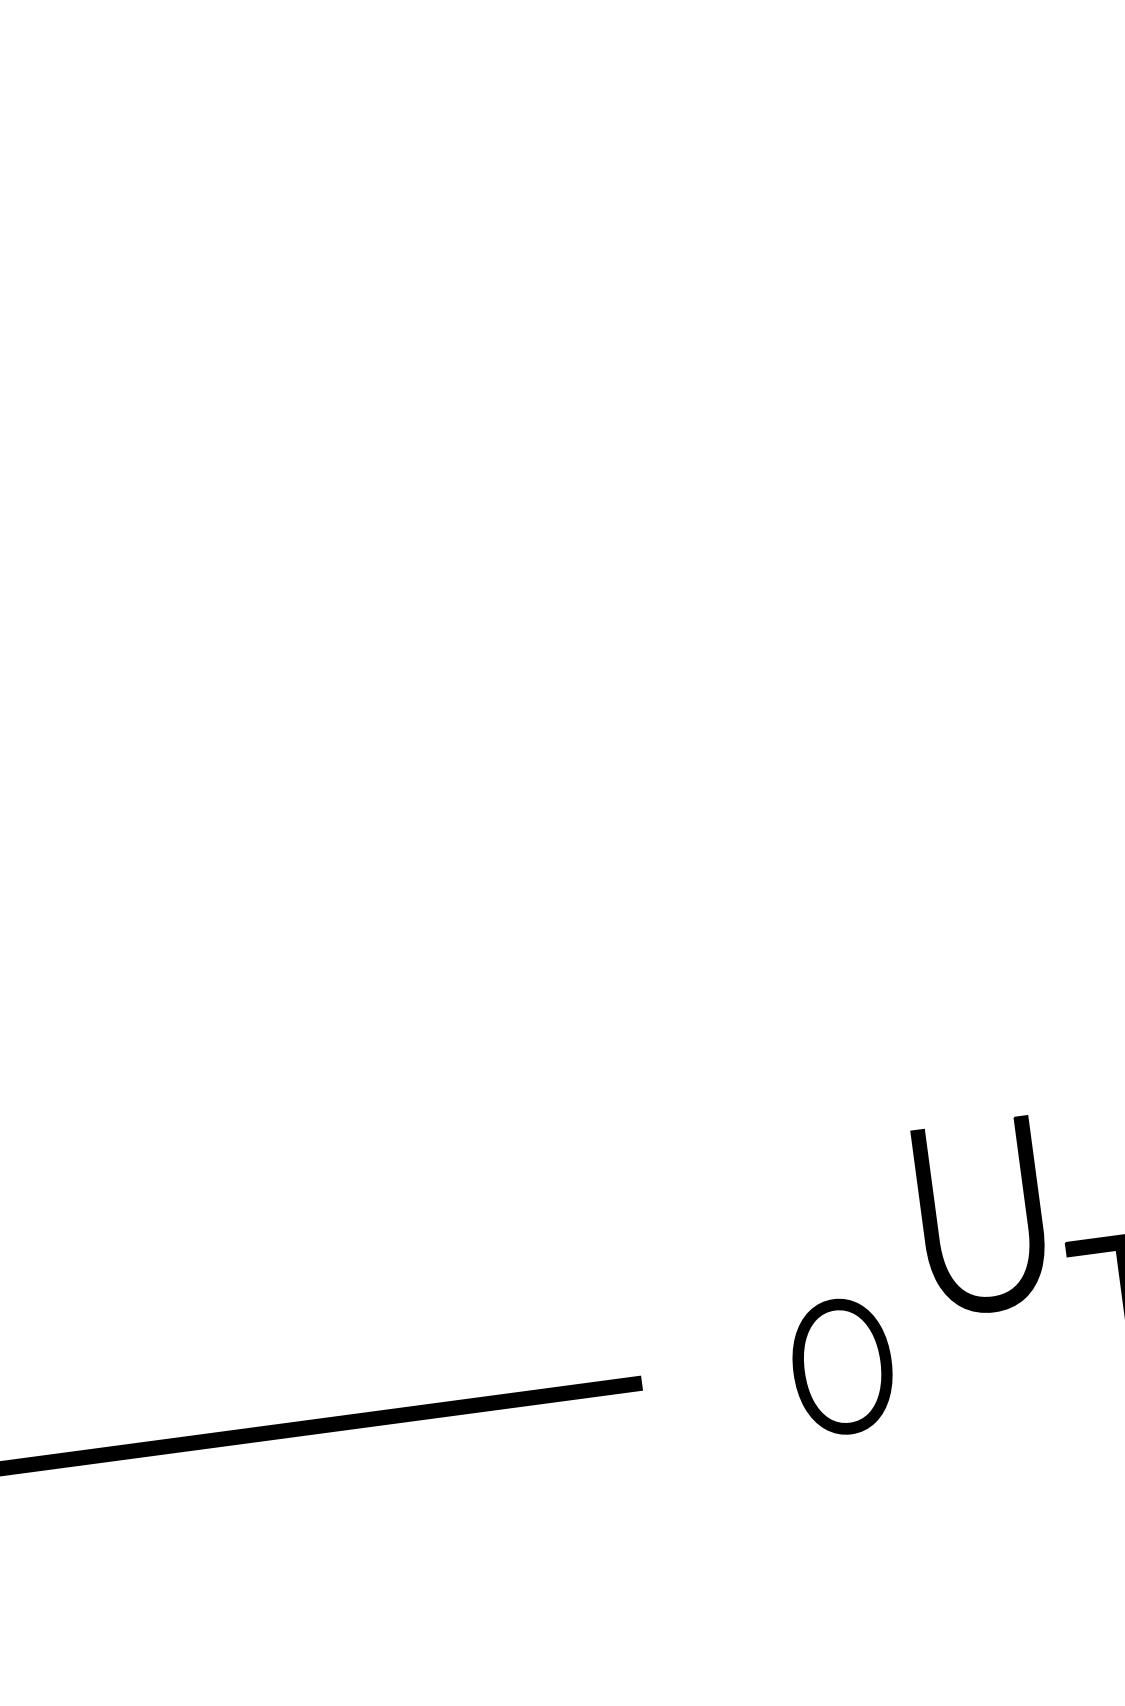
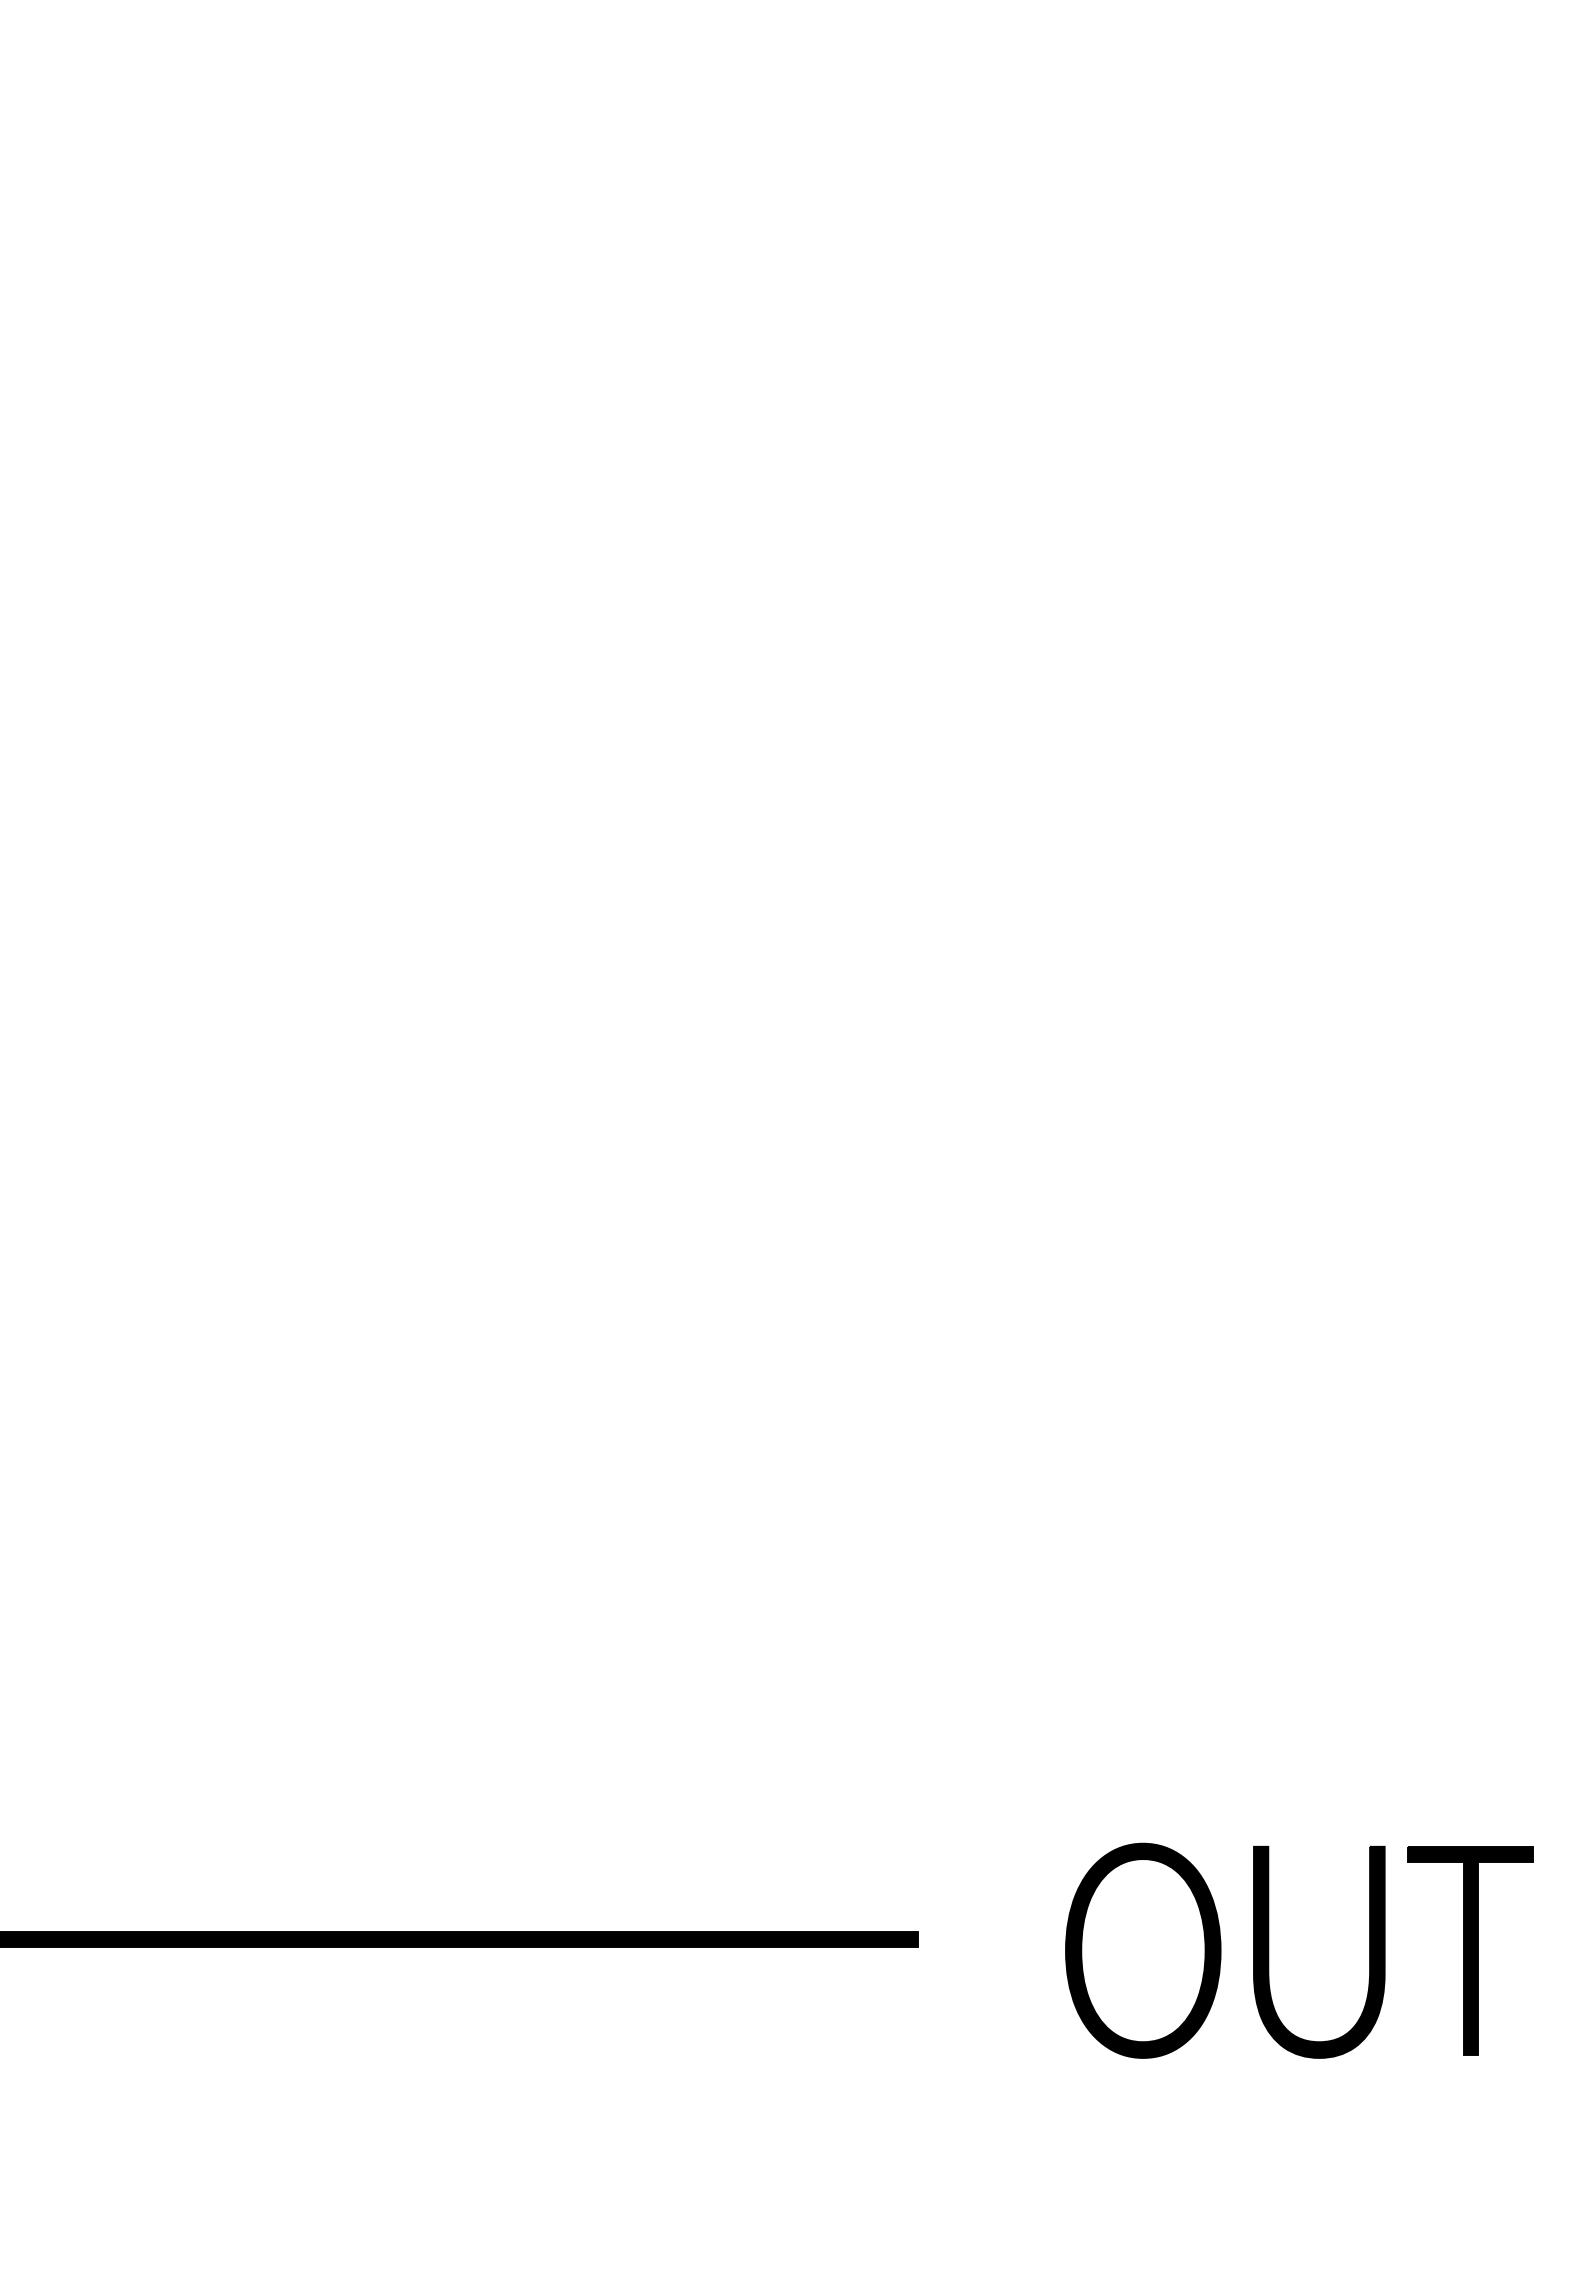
part: (937, 1222) -> (1269, 1951), moved
part: (842, 1366) -> (1143, 1950), size x1.43

